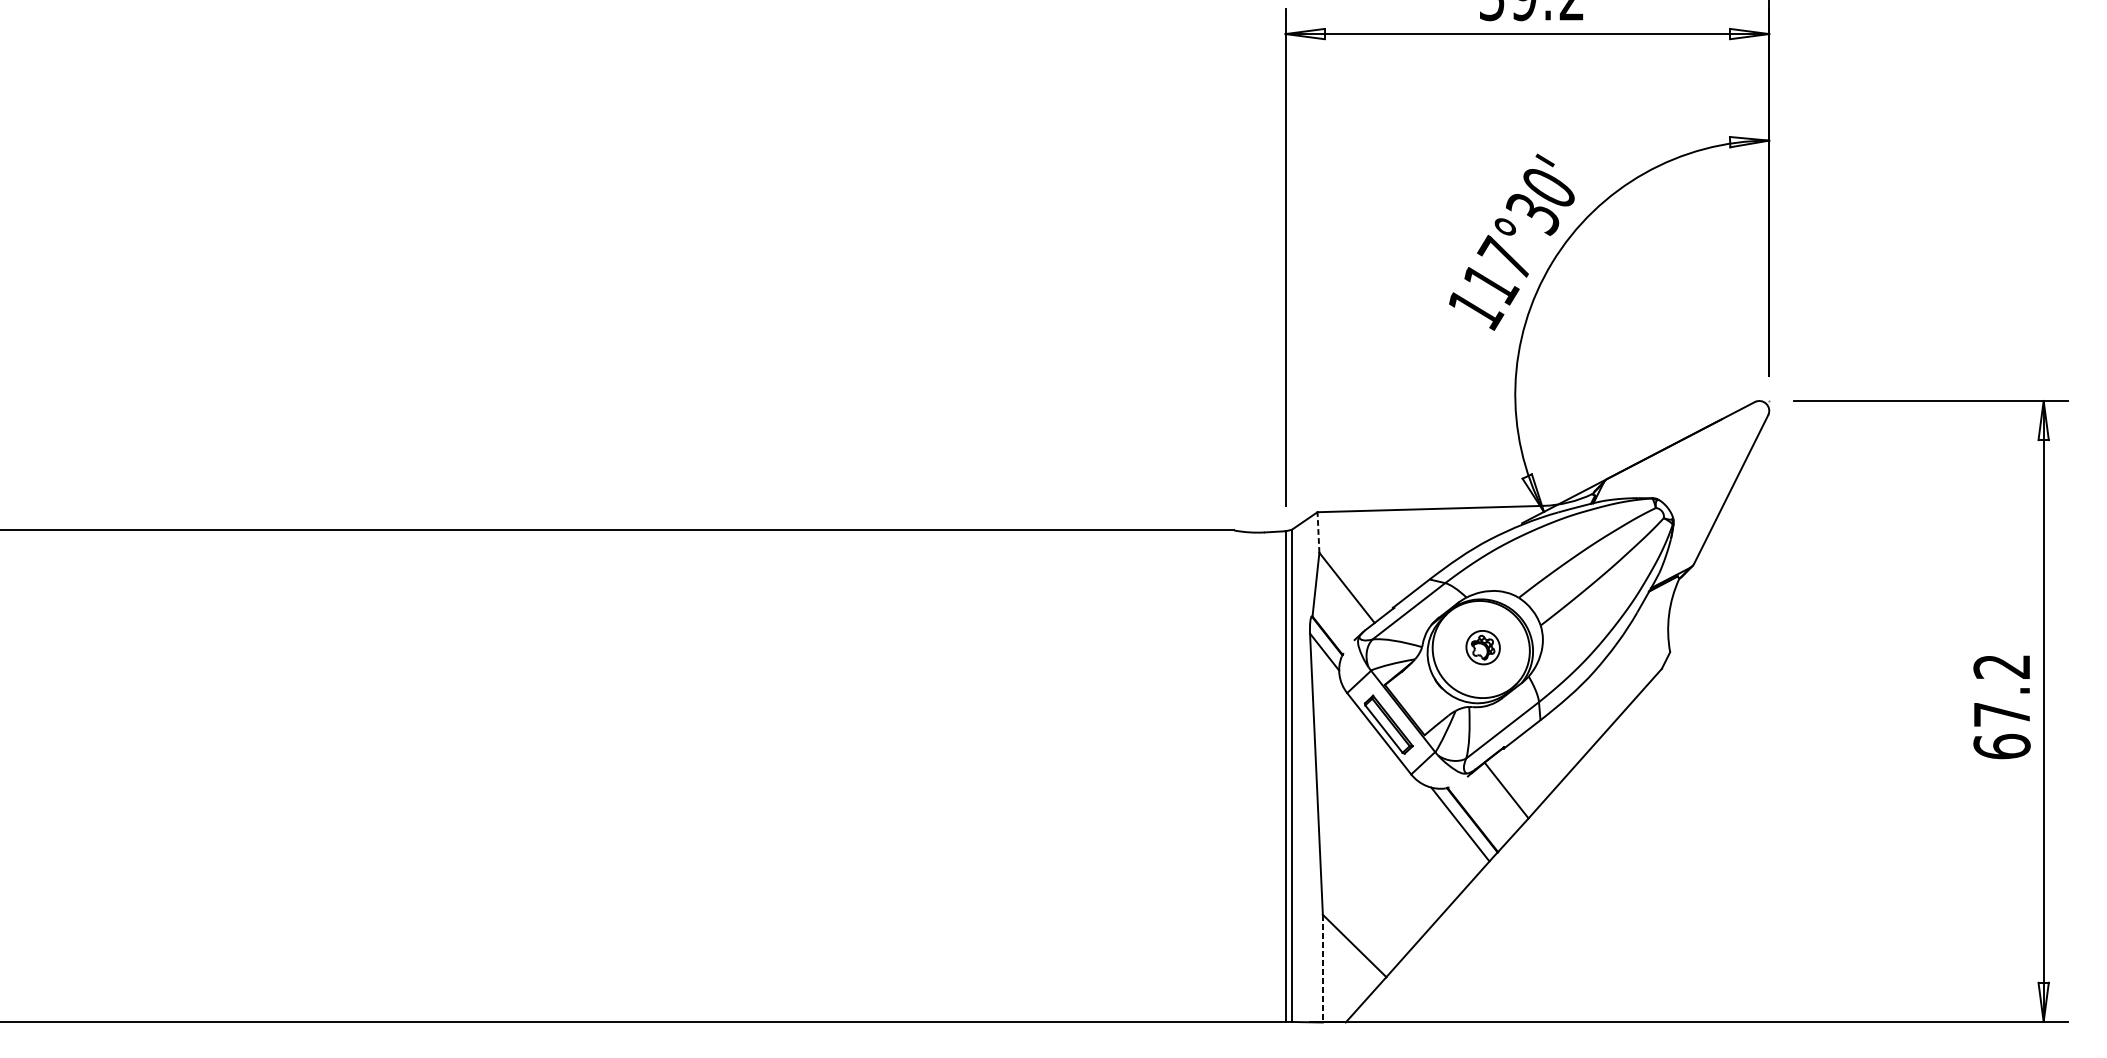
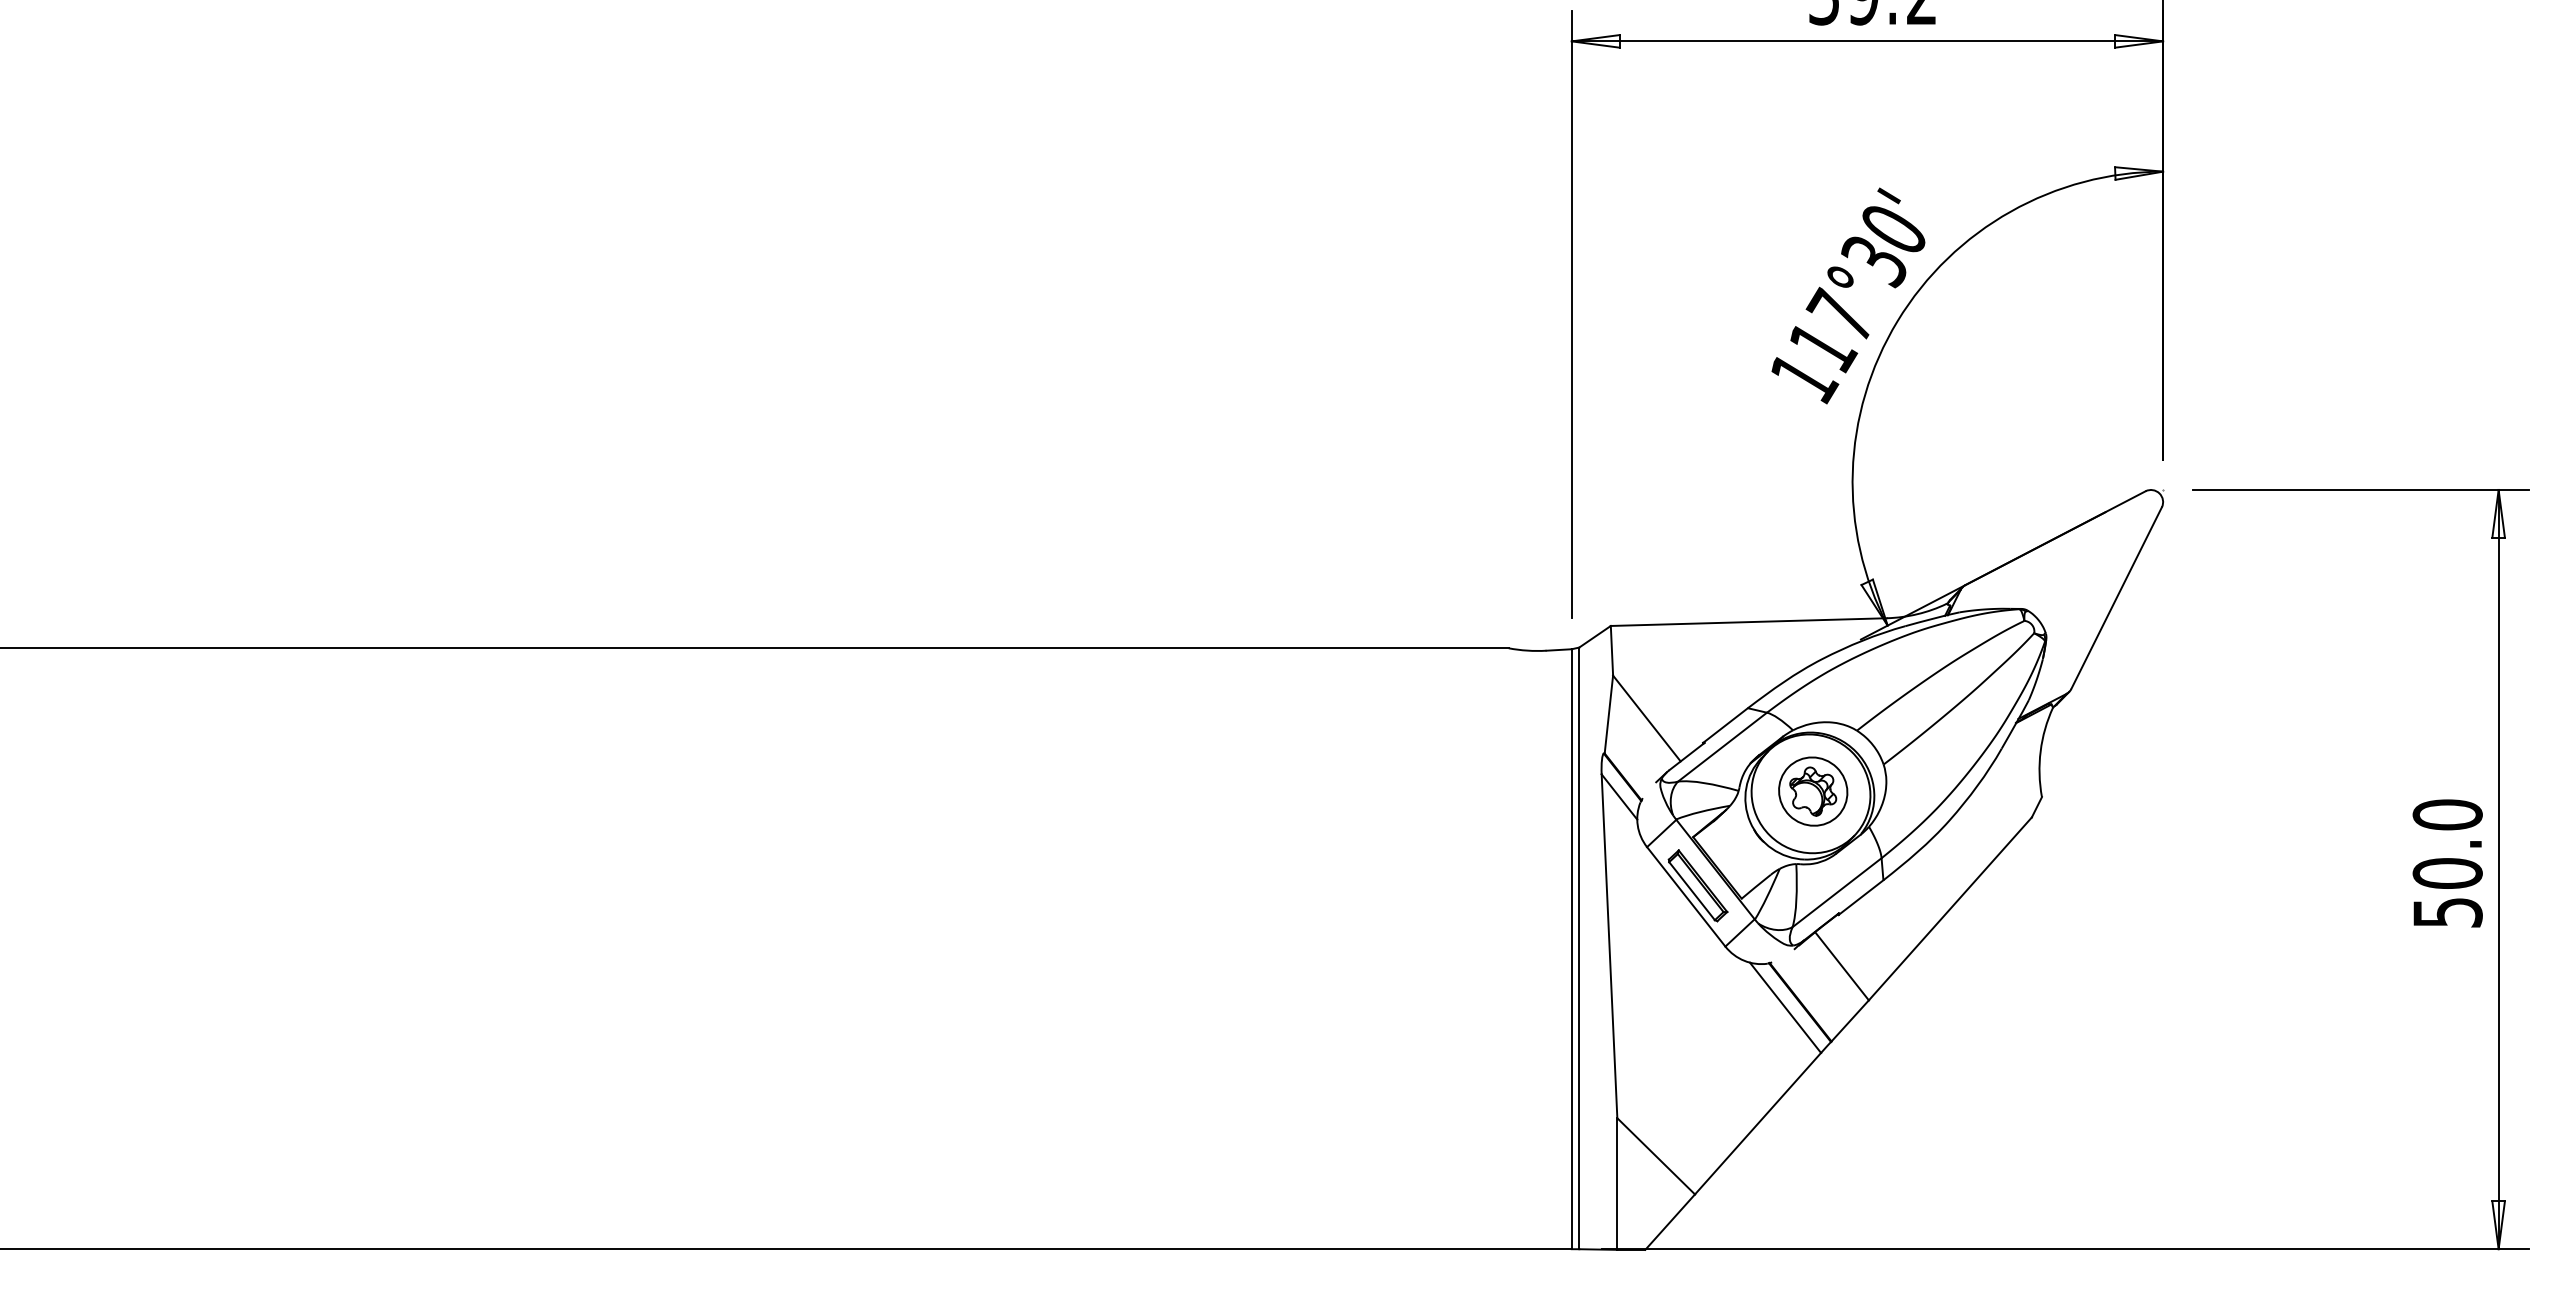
line: (1318, 532) -> (1611, 650), dashed -> solid
part: (1483, 647) -> (1813, 791), size x1.67
text: (2001, 706) -> (2447, 863), 67.2 -> 50.0
line: (1322, 969) -> (1617, 1184), dashed -> solid

